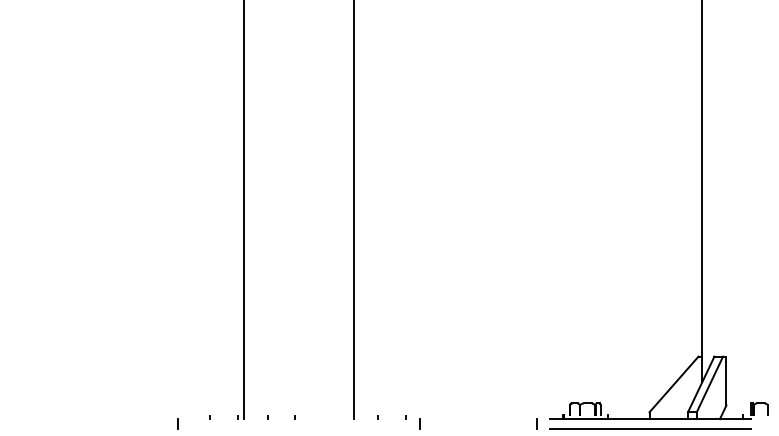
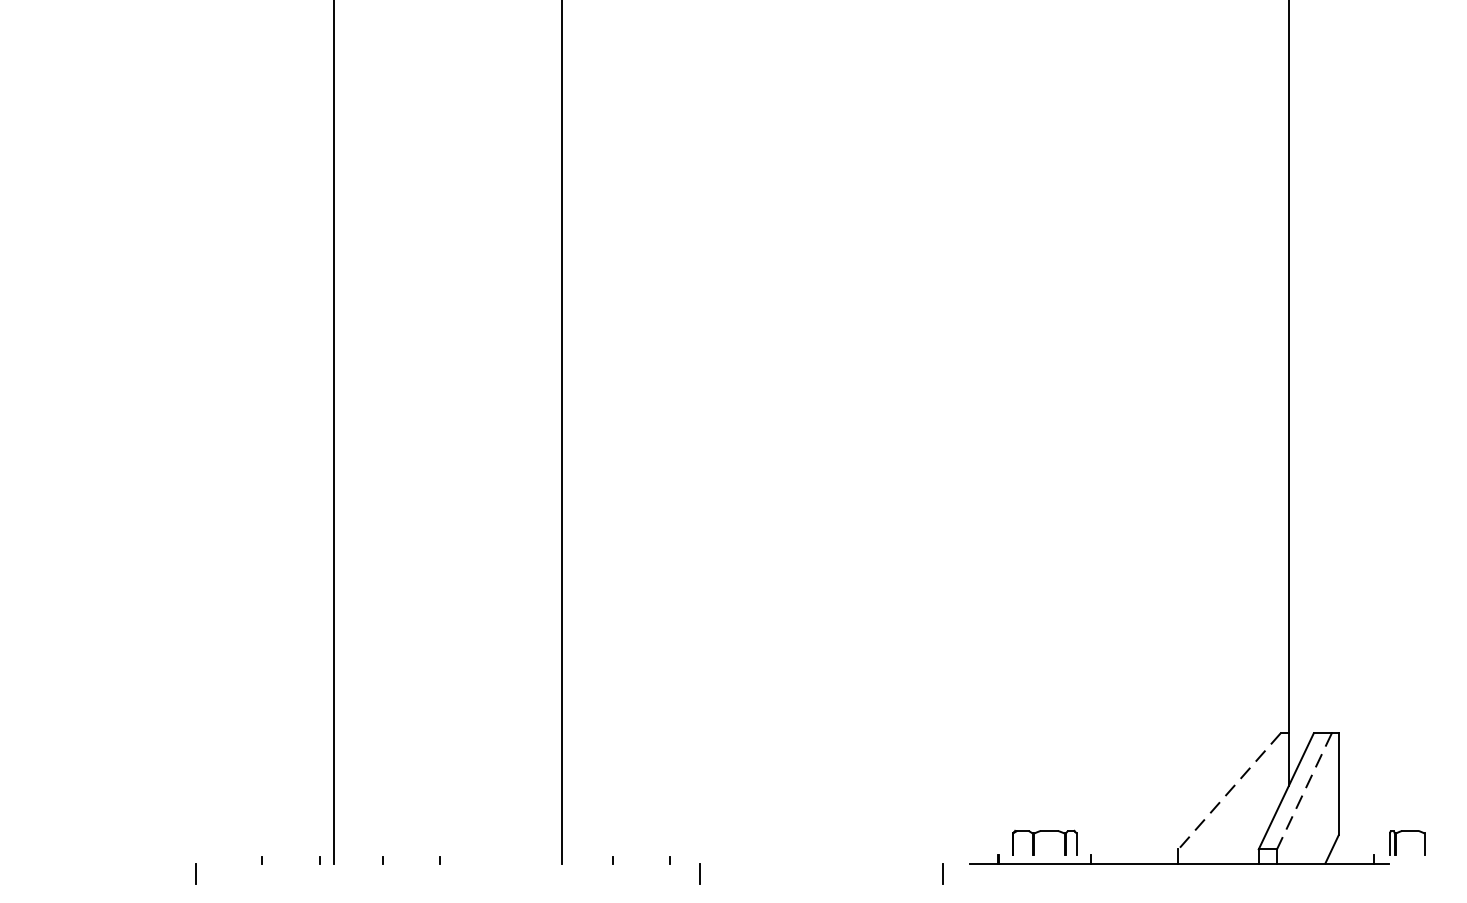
line: (673, 384) -> (1228, 791), solid -> dashed
line: (709, 384) -> (1303, 791), solid -> dashed
line: (649, 428) -> (1178, 883), removed

